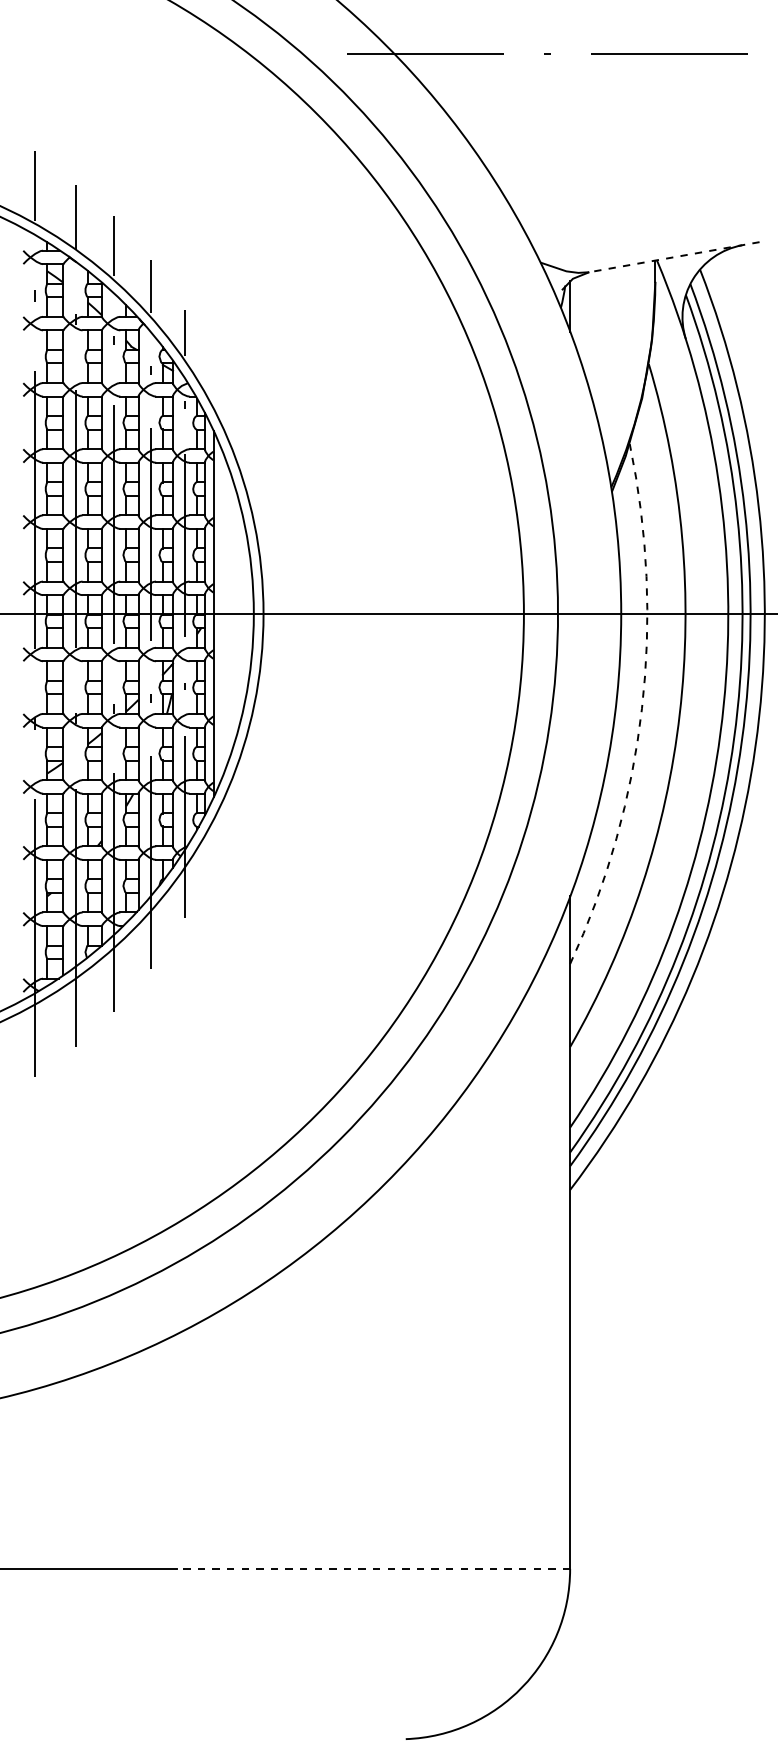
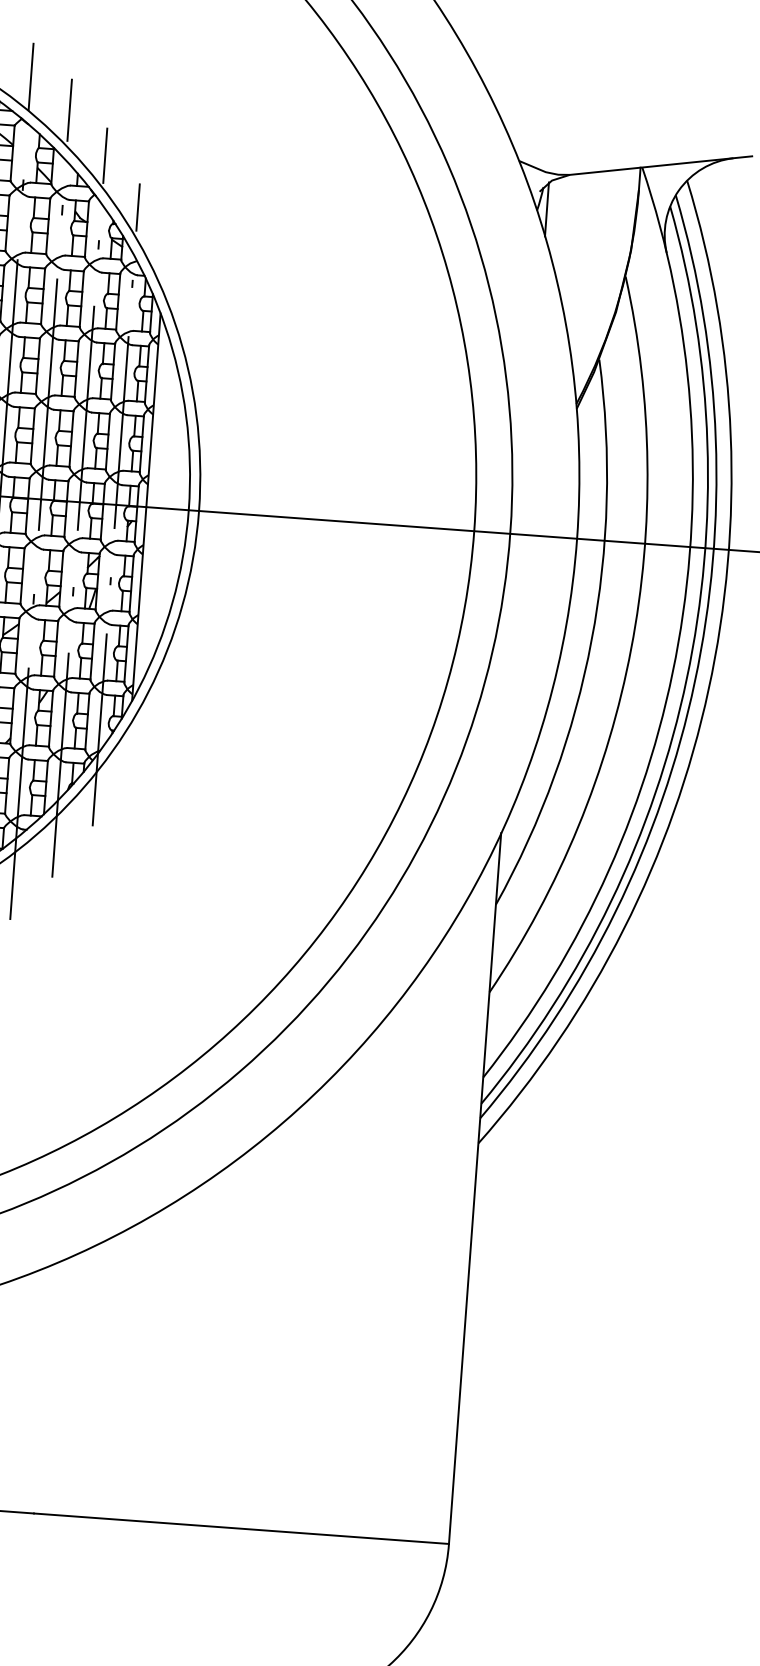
line: (673, 257) -> (660, 165), dashed -> solid
arc: (641, 708) -> (591, 640), dashed -> solid
line: (373, 1568) -> (241, 1528), dashed -> solid

